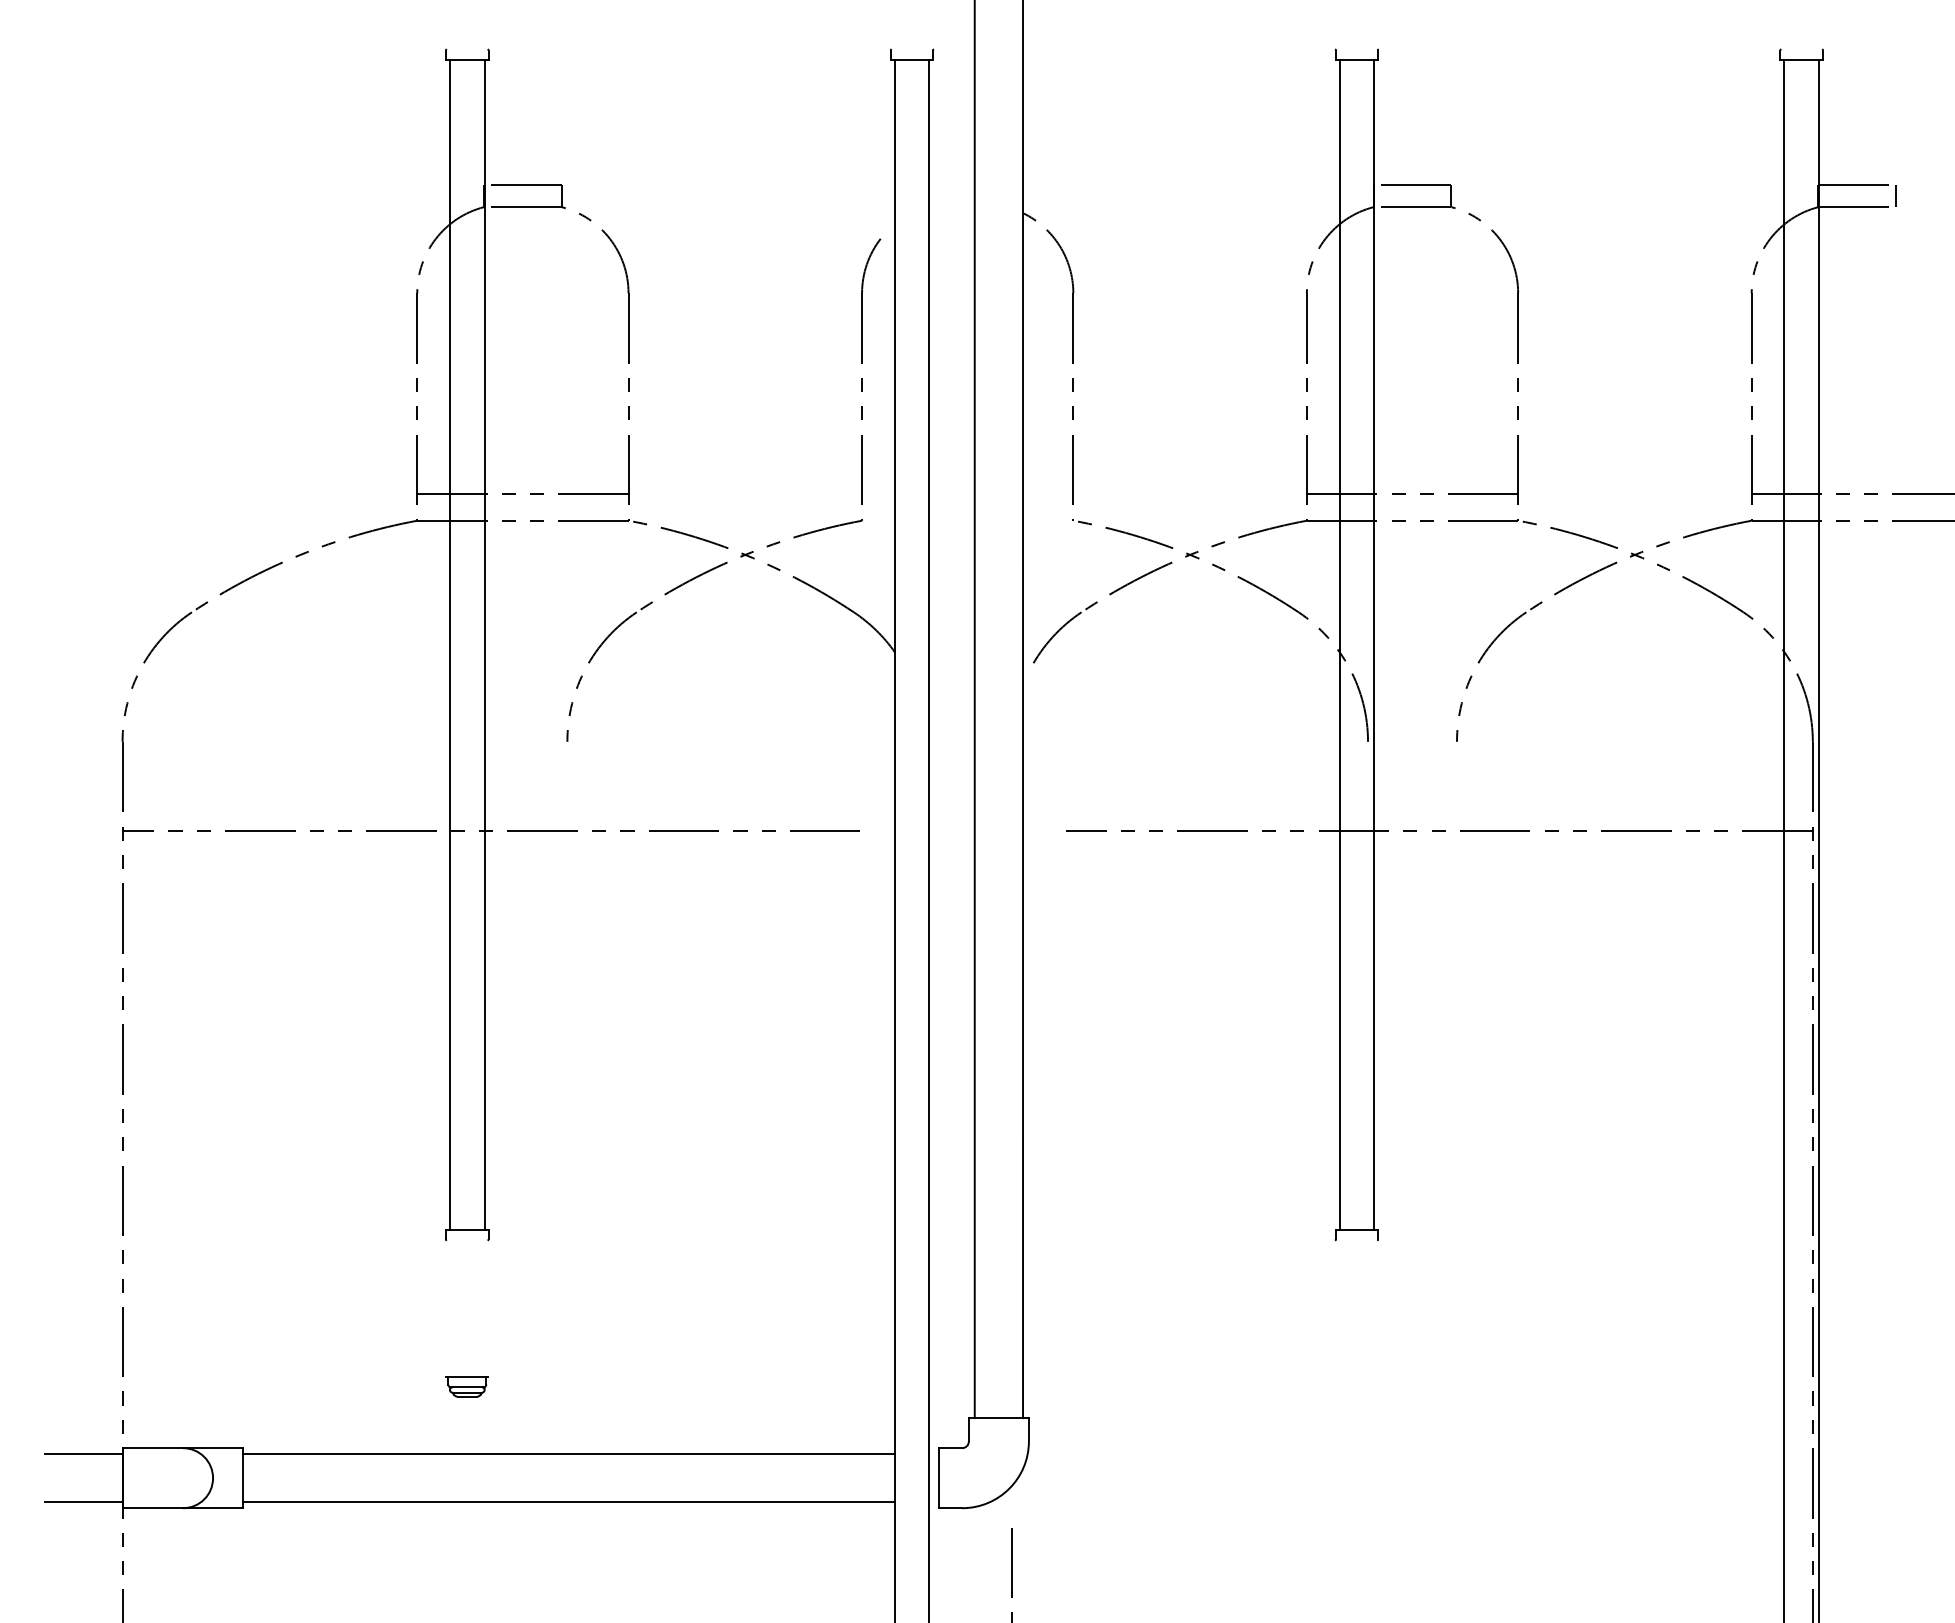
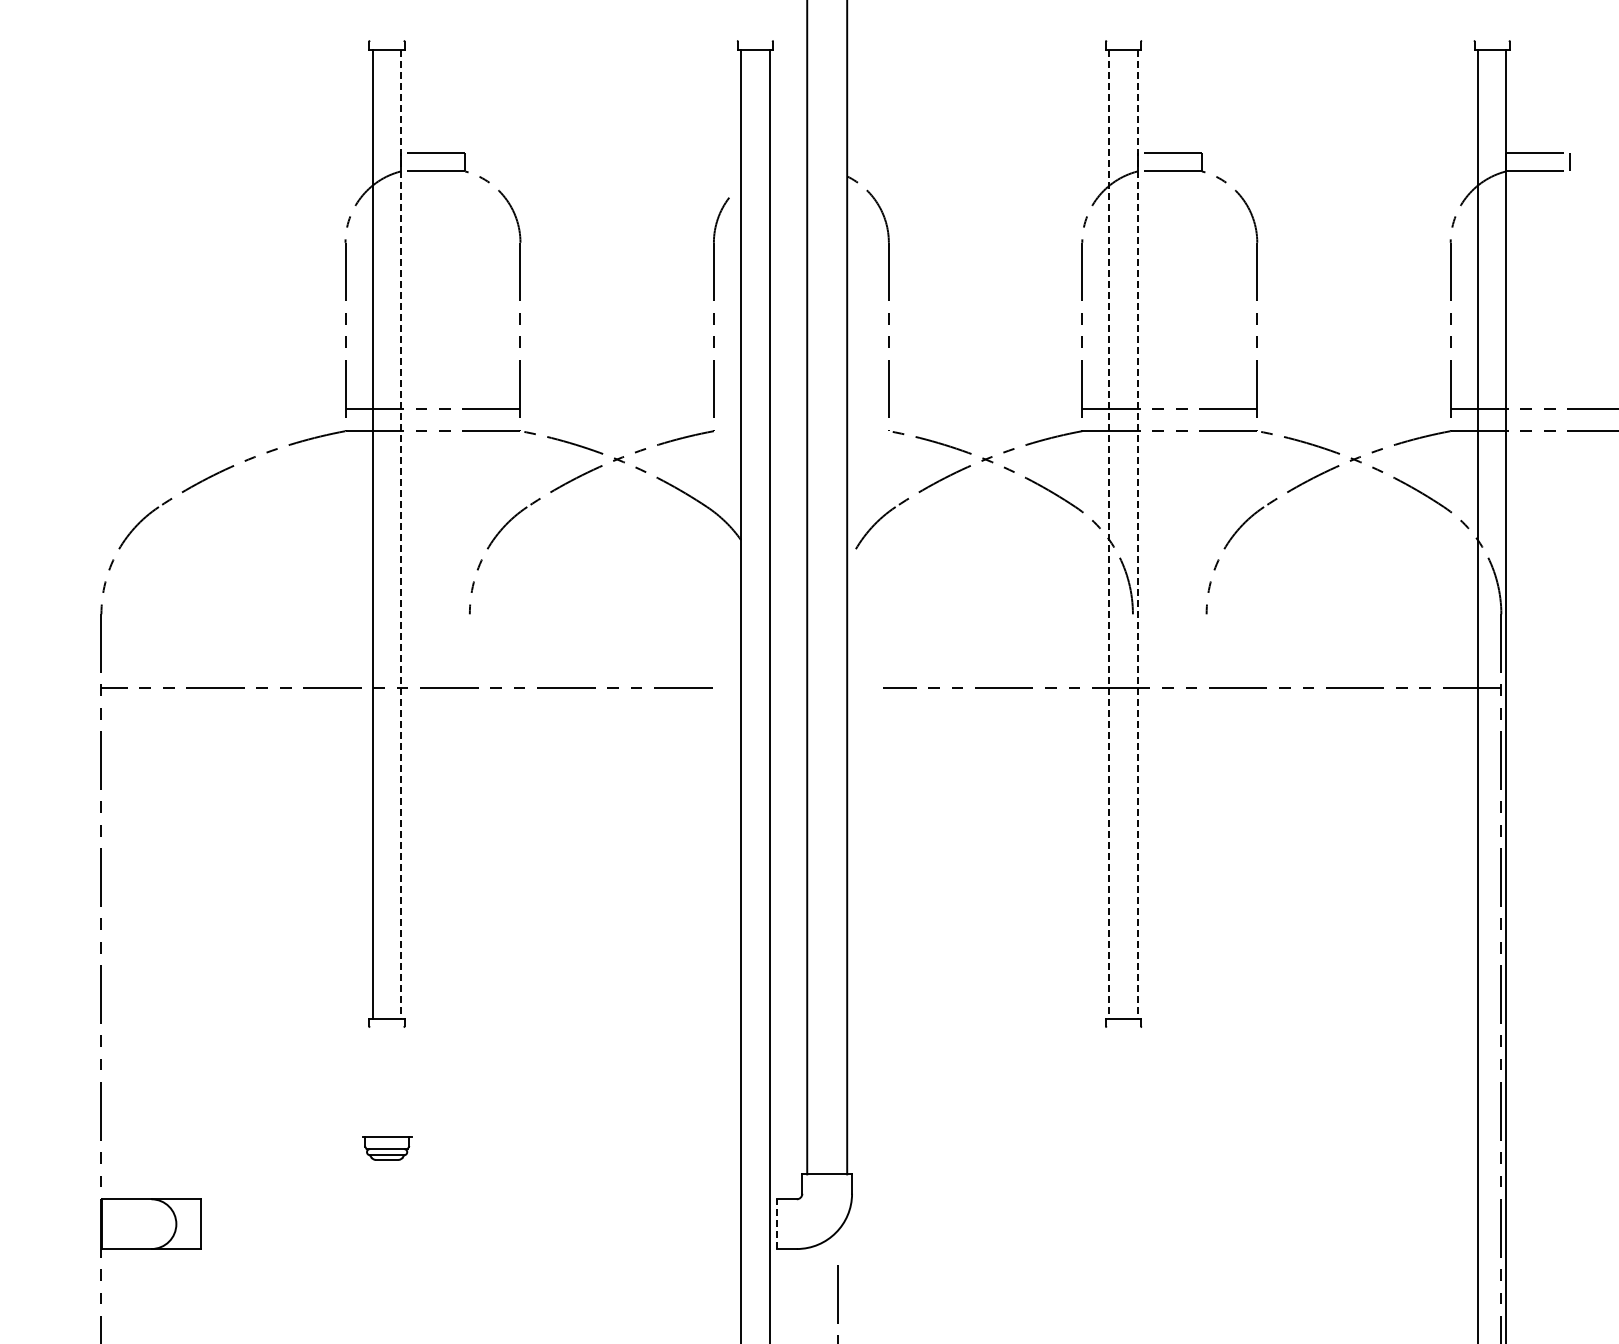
line: (484, 645) -> (401, 534), solid -> dashed
line: (1339, 645) -> (1109, 534), solid -> dashed
line: (1374, 645) -> (1138, 534), solid -> dashed
part: (466, 1386) -> (386, 1148), size x1.4
line: (84, 1454) -> (69, 1204), removed
line: (569, 1454) -> (471, 1204), removed
line: (938, 1478) -> (777, 1224), solid -> dashed
line: (84, 1502) -> (69, 1244), removed
line: (569, 1502) -> (471, 1244), removed

